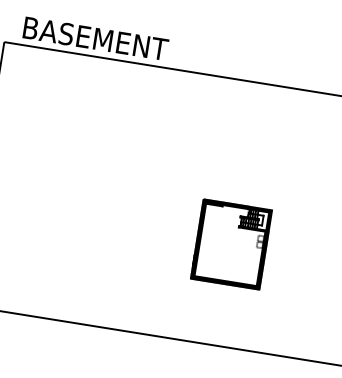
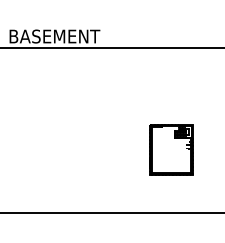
part: (231, 244) -> (171, 149), moved

